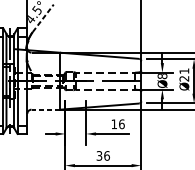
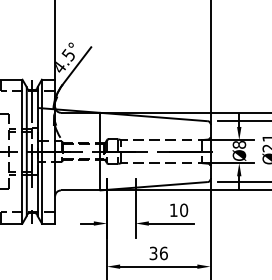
line: (42, 17) -> (76, 65), dashed -> solid
line: (45, 109) -> (79, 190), dashed -> solid
text: (122, 123) -> (184, 209), 16 -> 10

